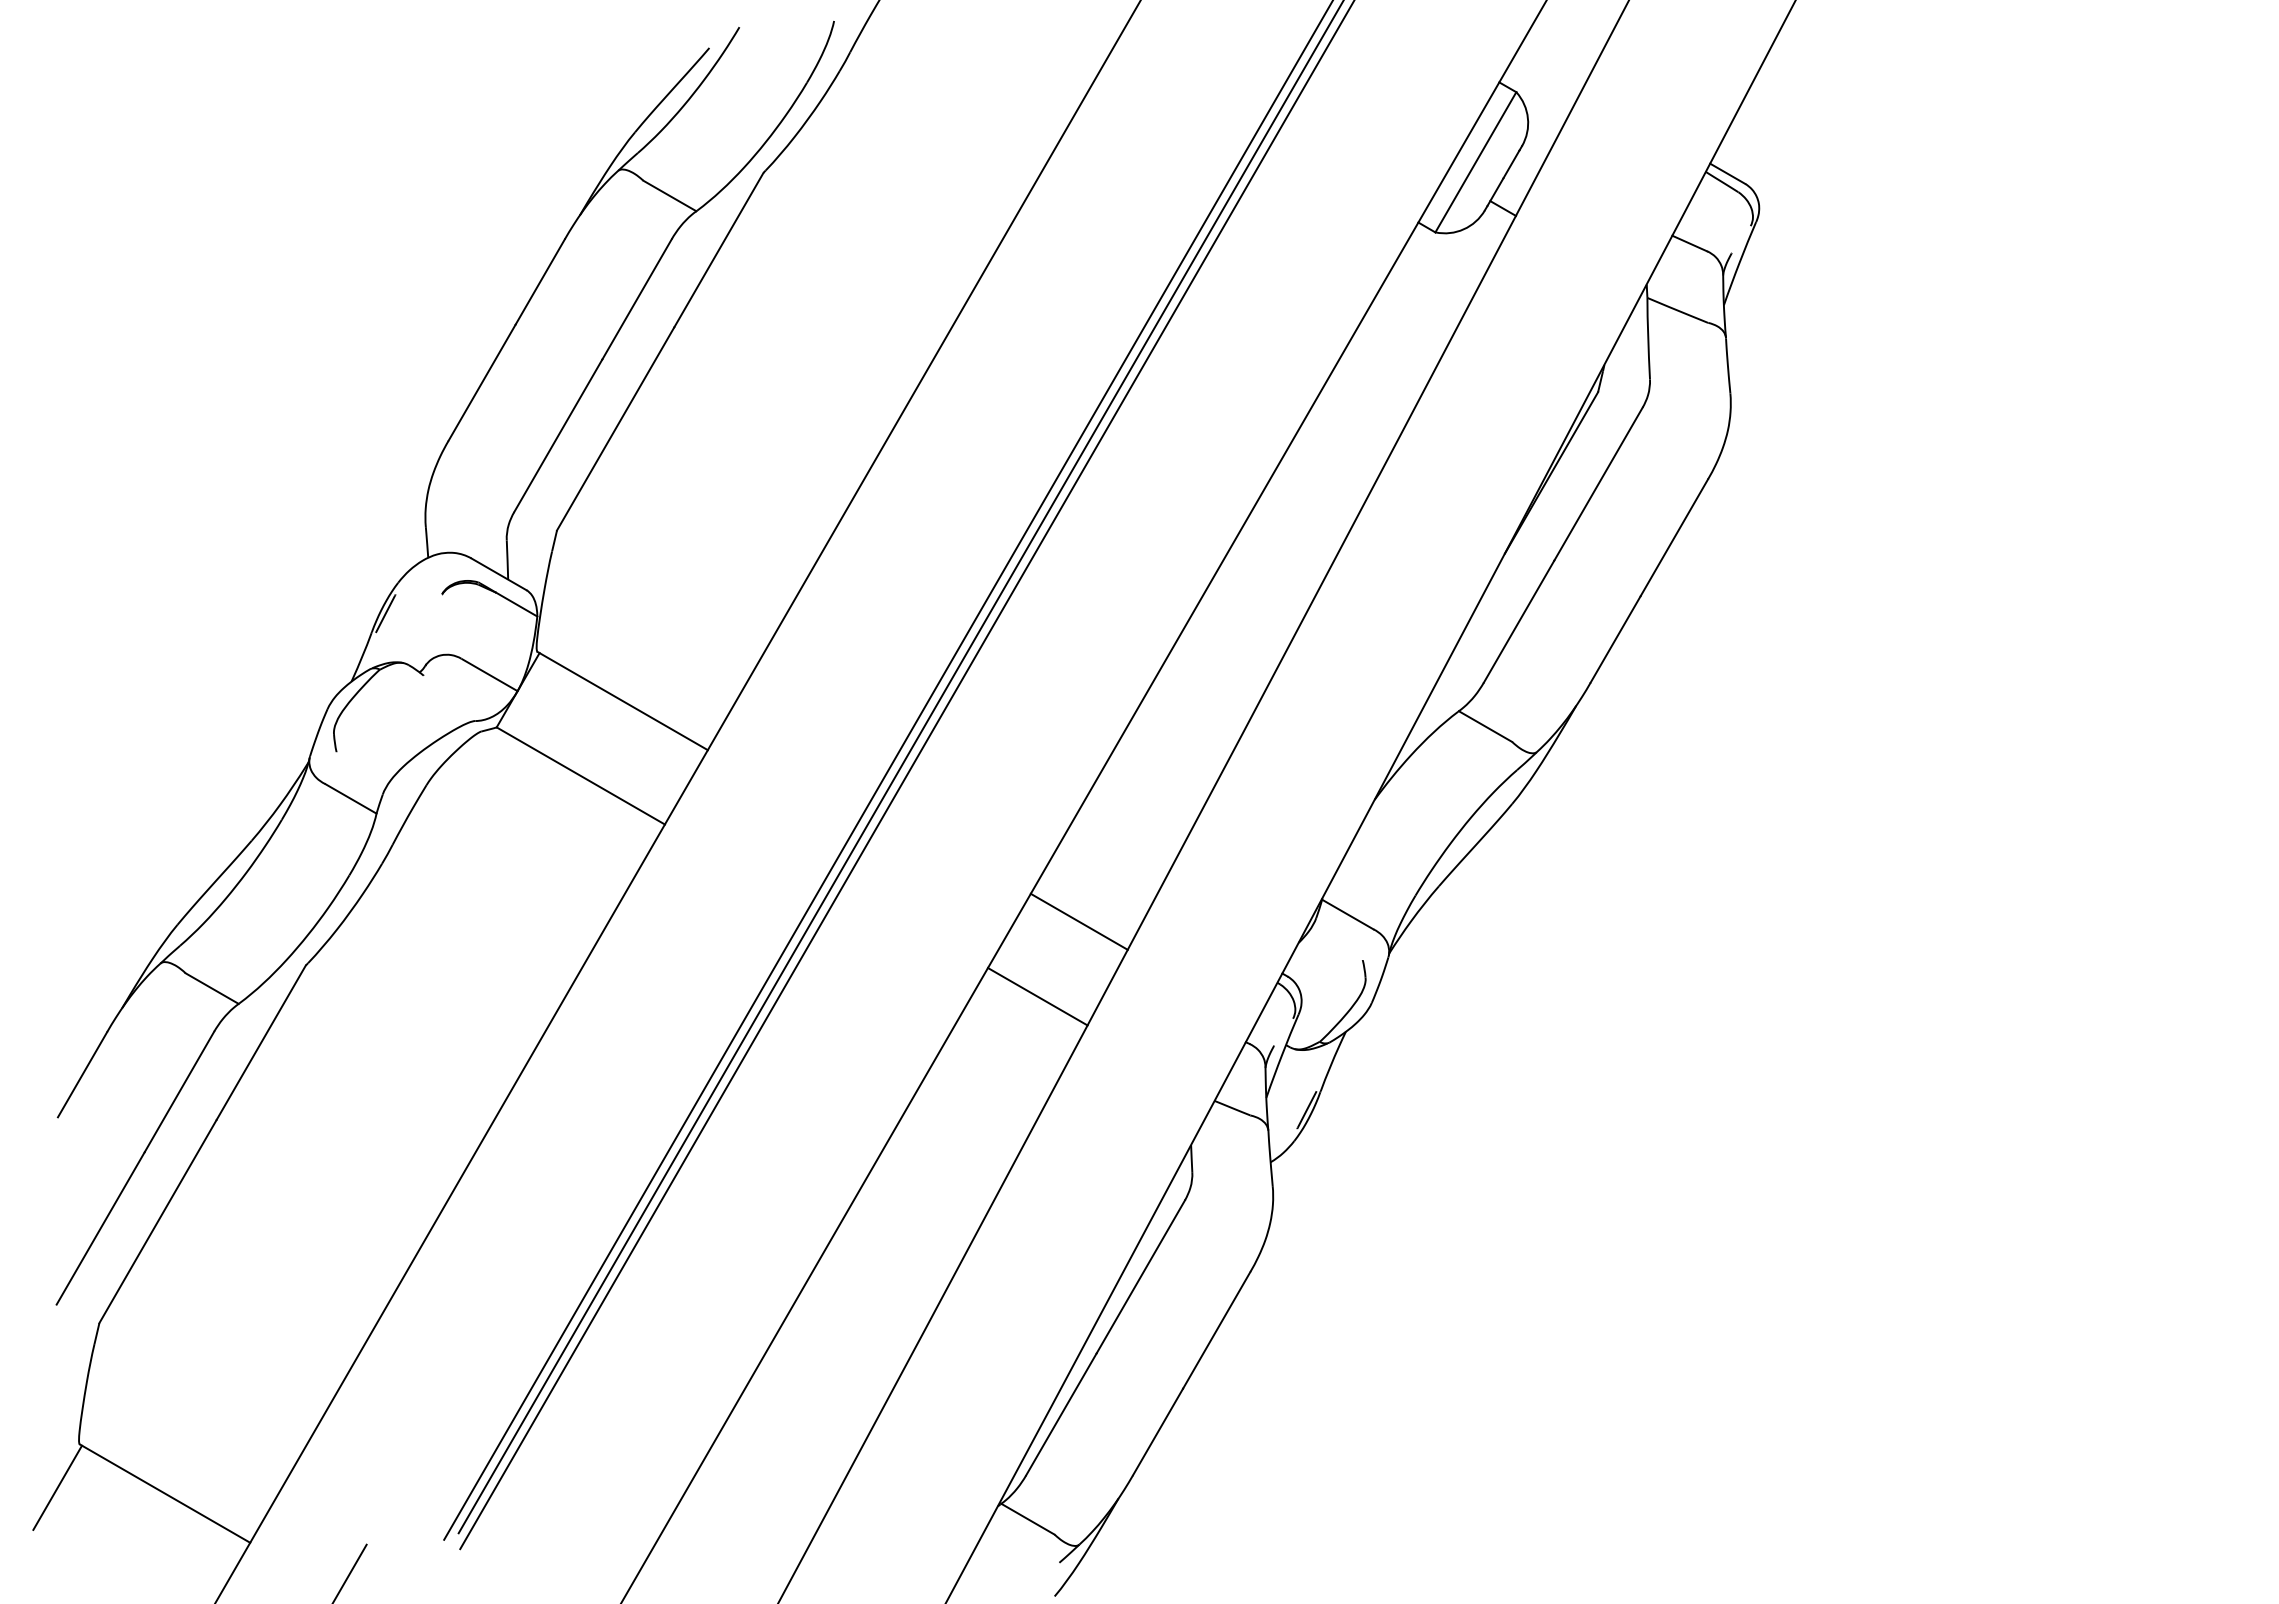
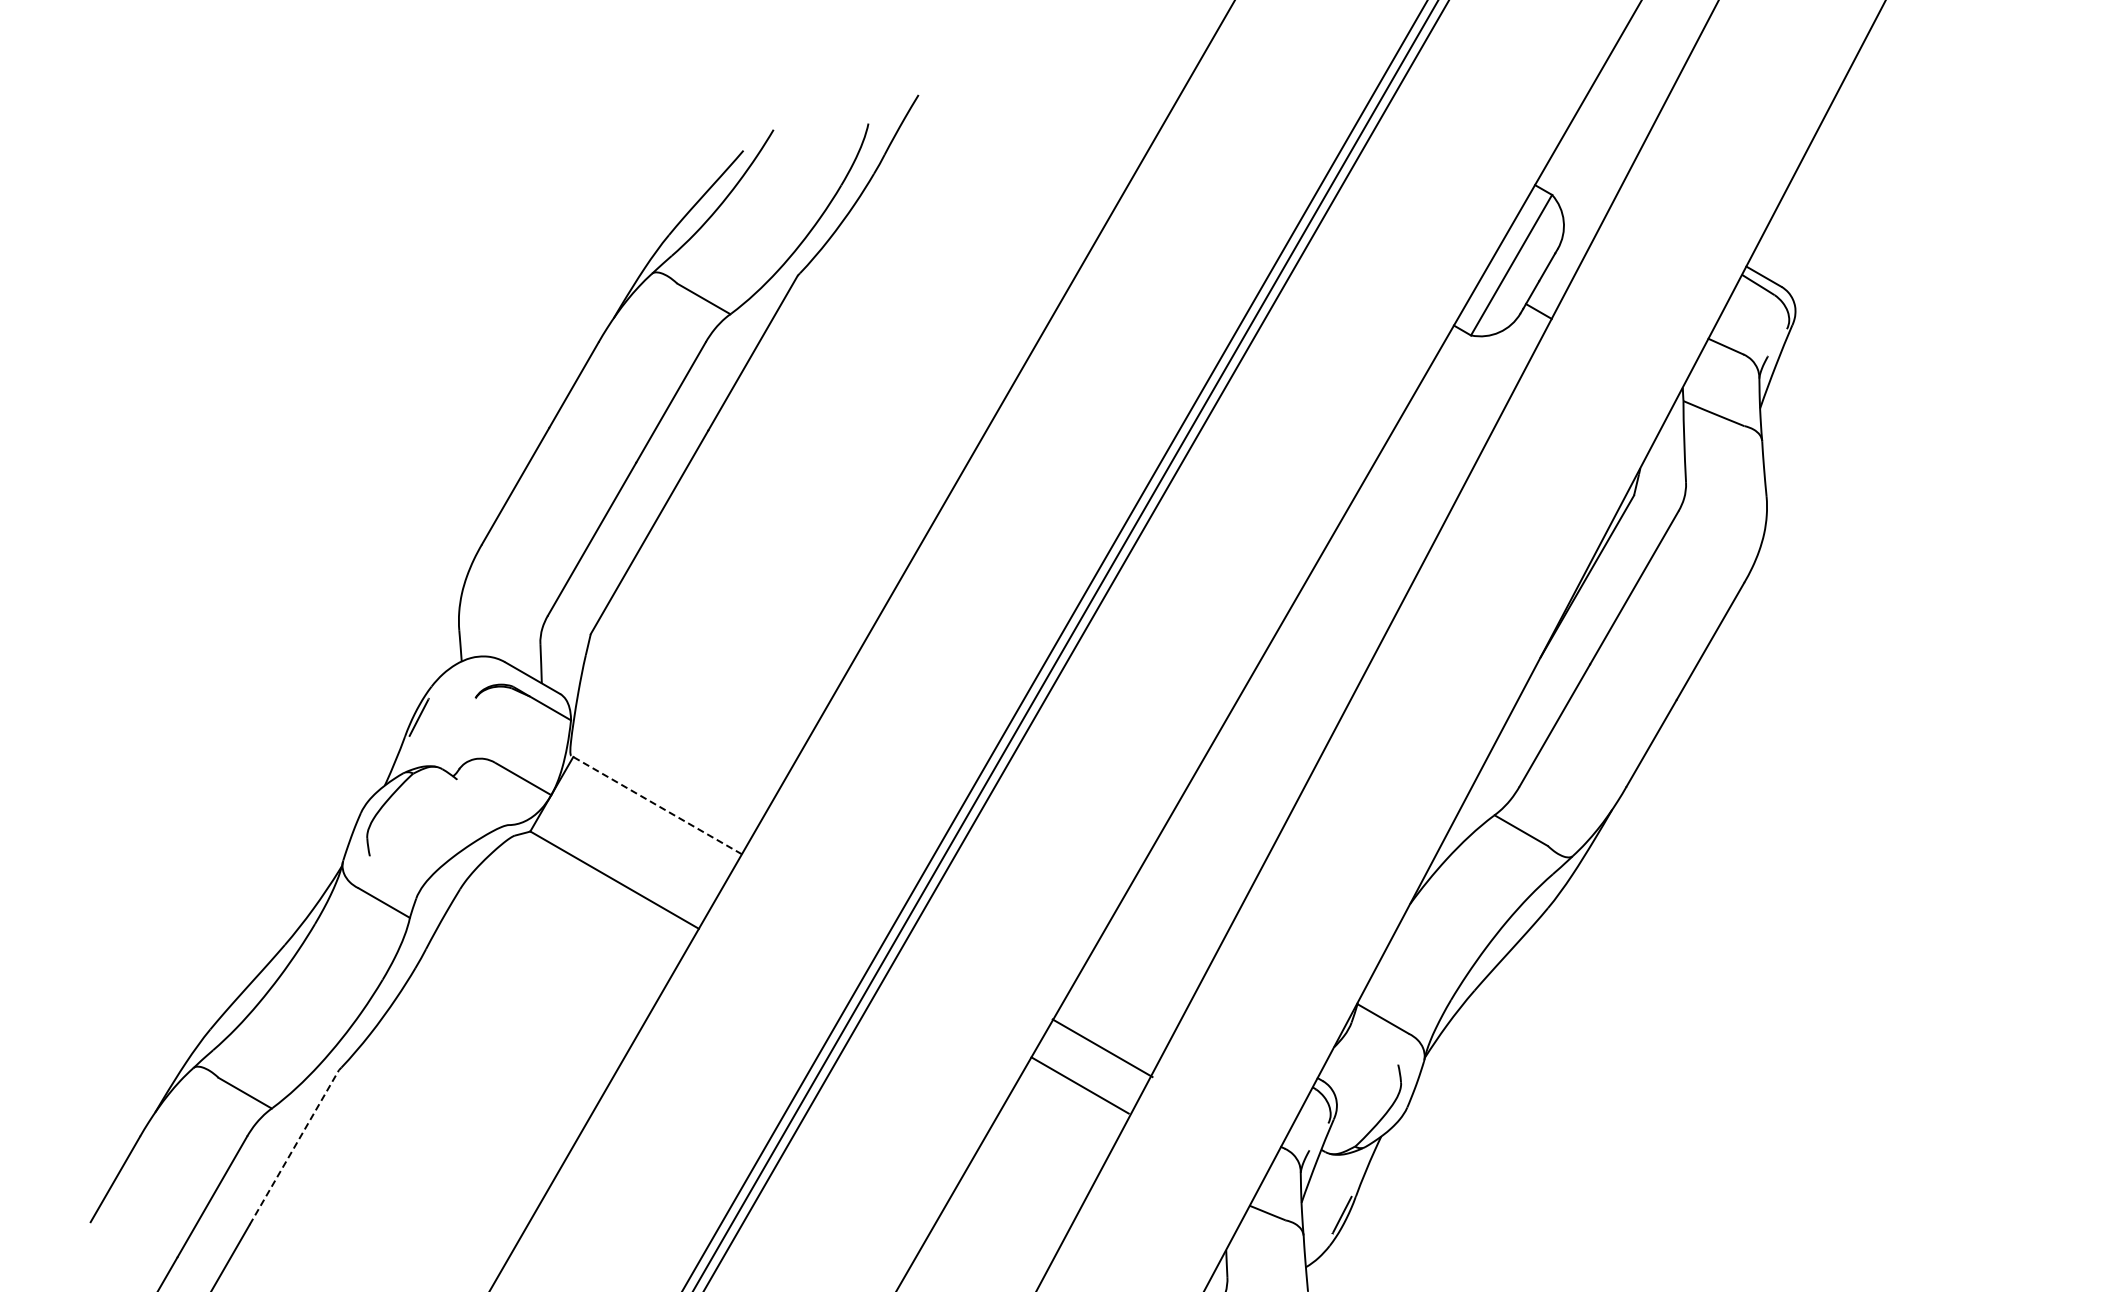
line: (622, 700) -> (656, 804), solid -> dashed
line: (1078, 921) -> (1079, 1085), moved
line: (1037, 996) -> (1102, 1048), moved
line: (261, 1042) -> (294, 1147), solid -> dashed

